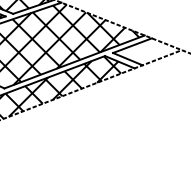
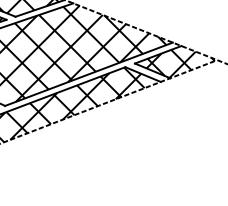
hatch: (150, 53) -> (179, 64), added

